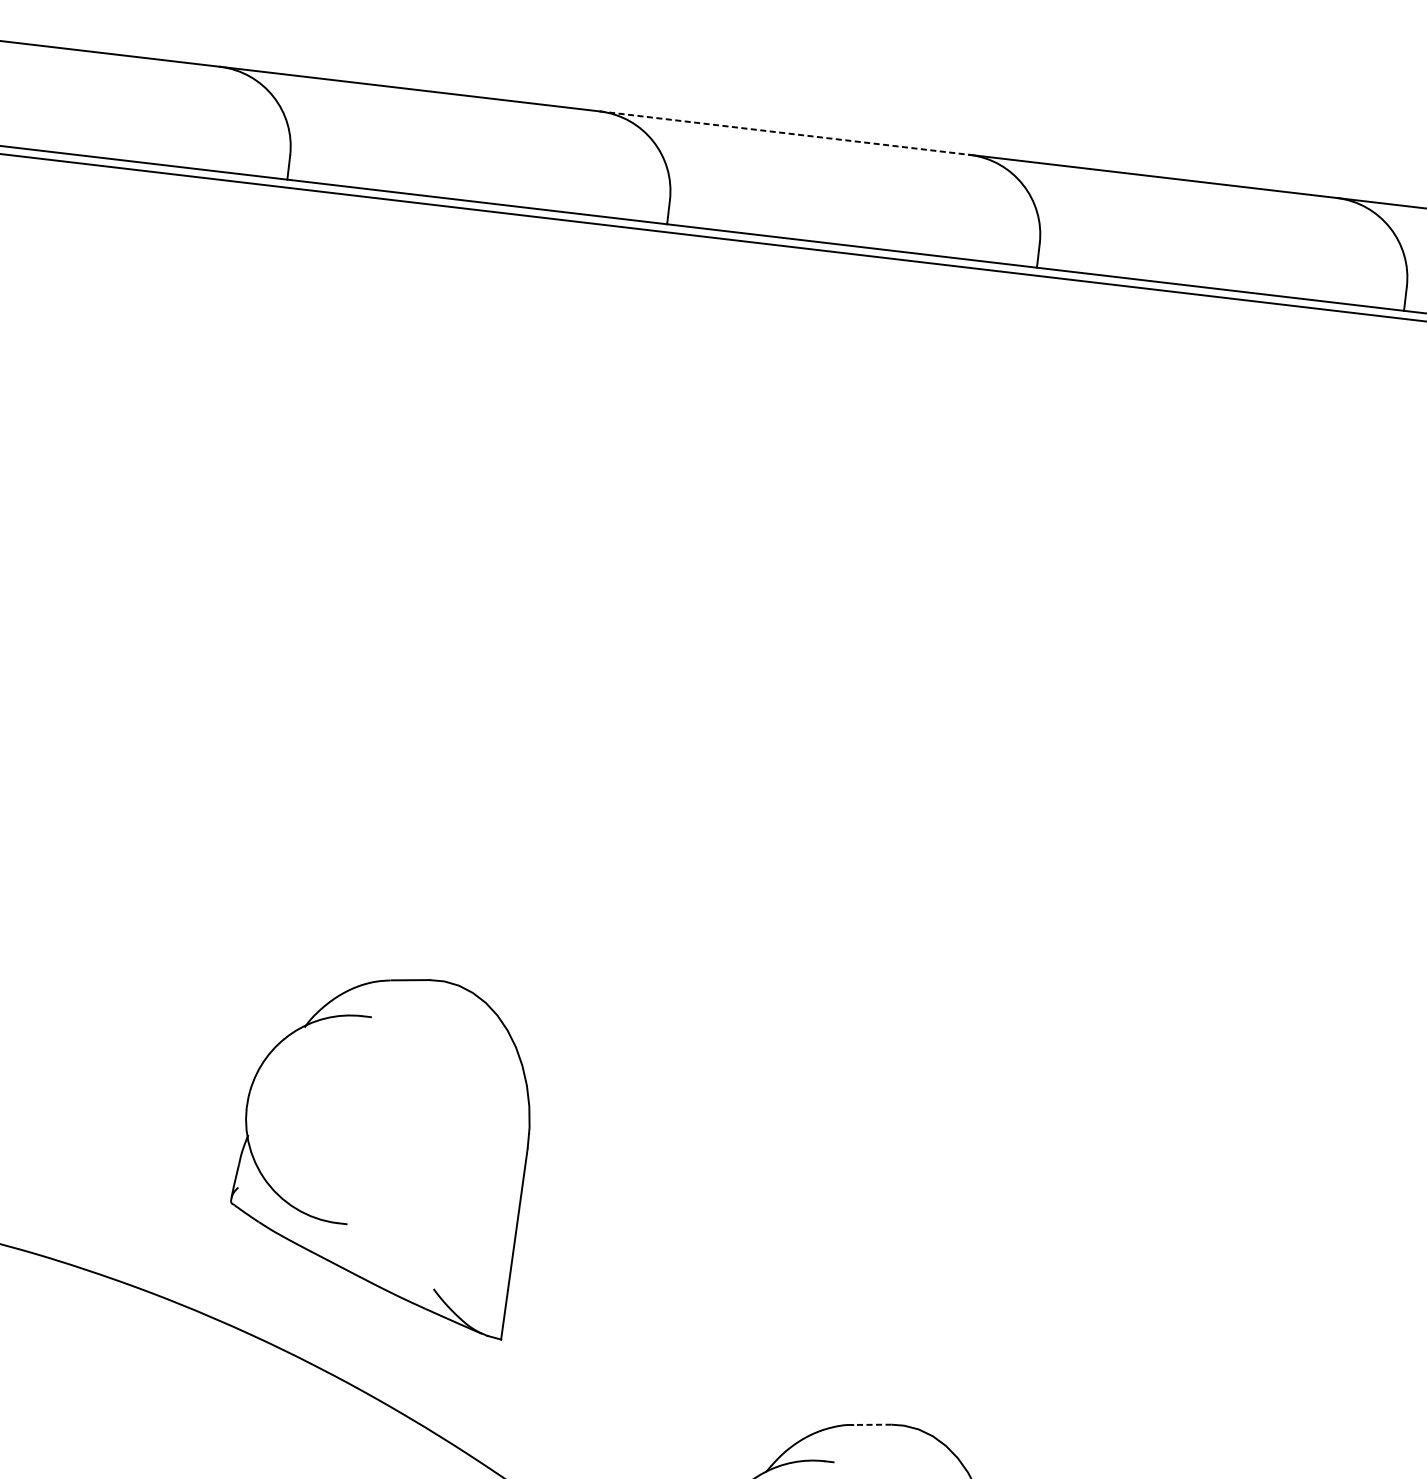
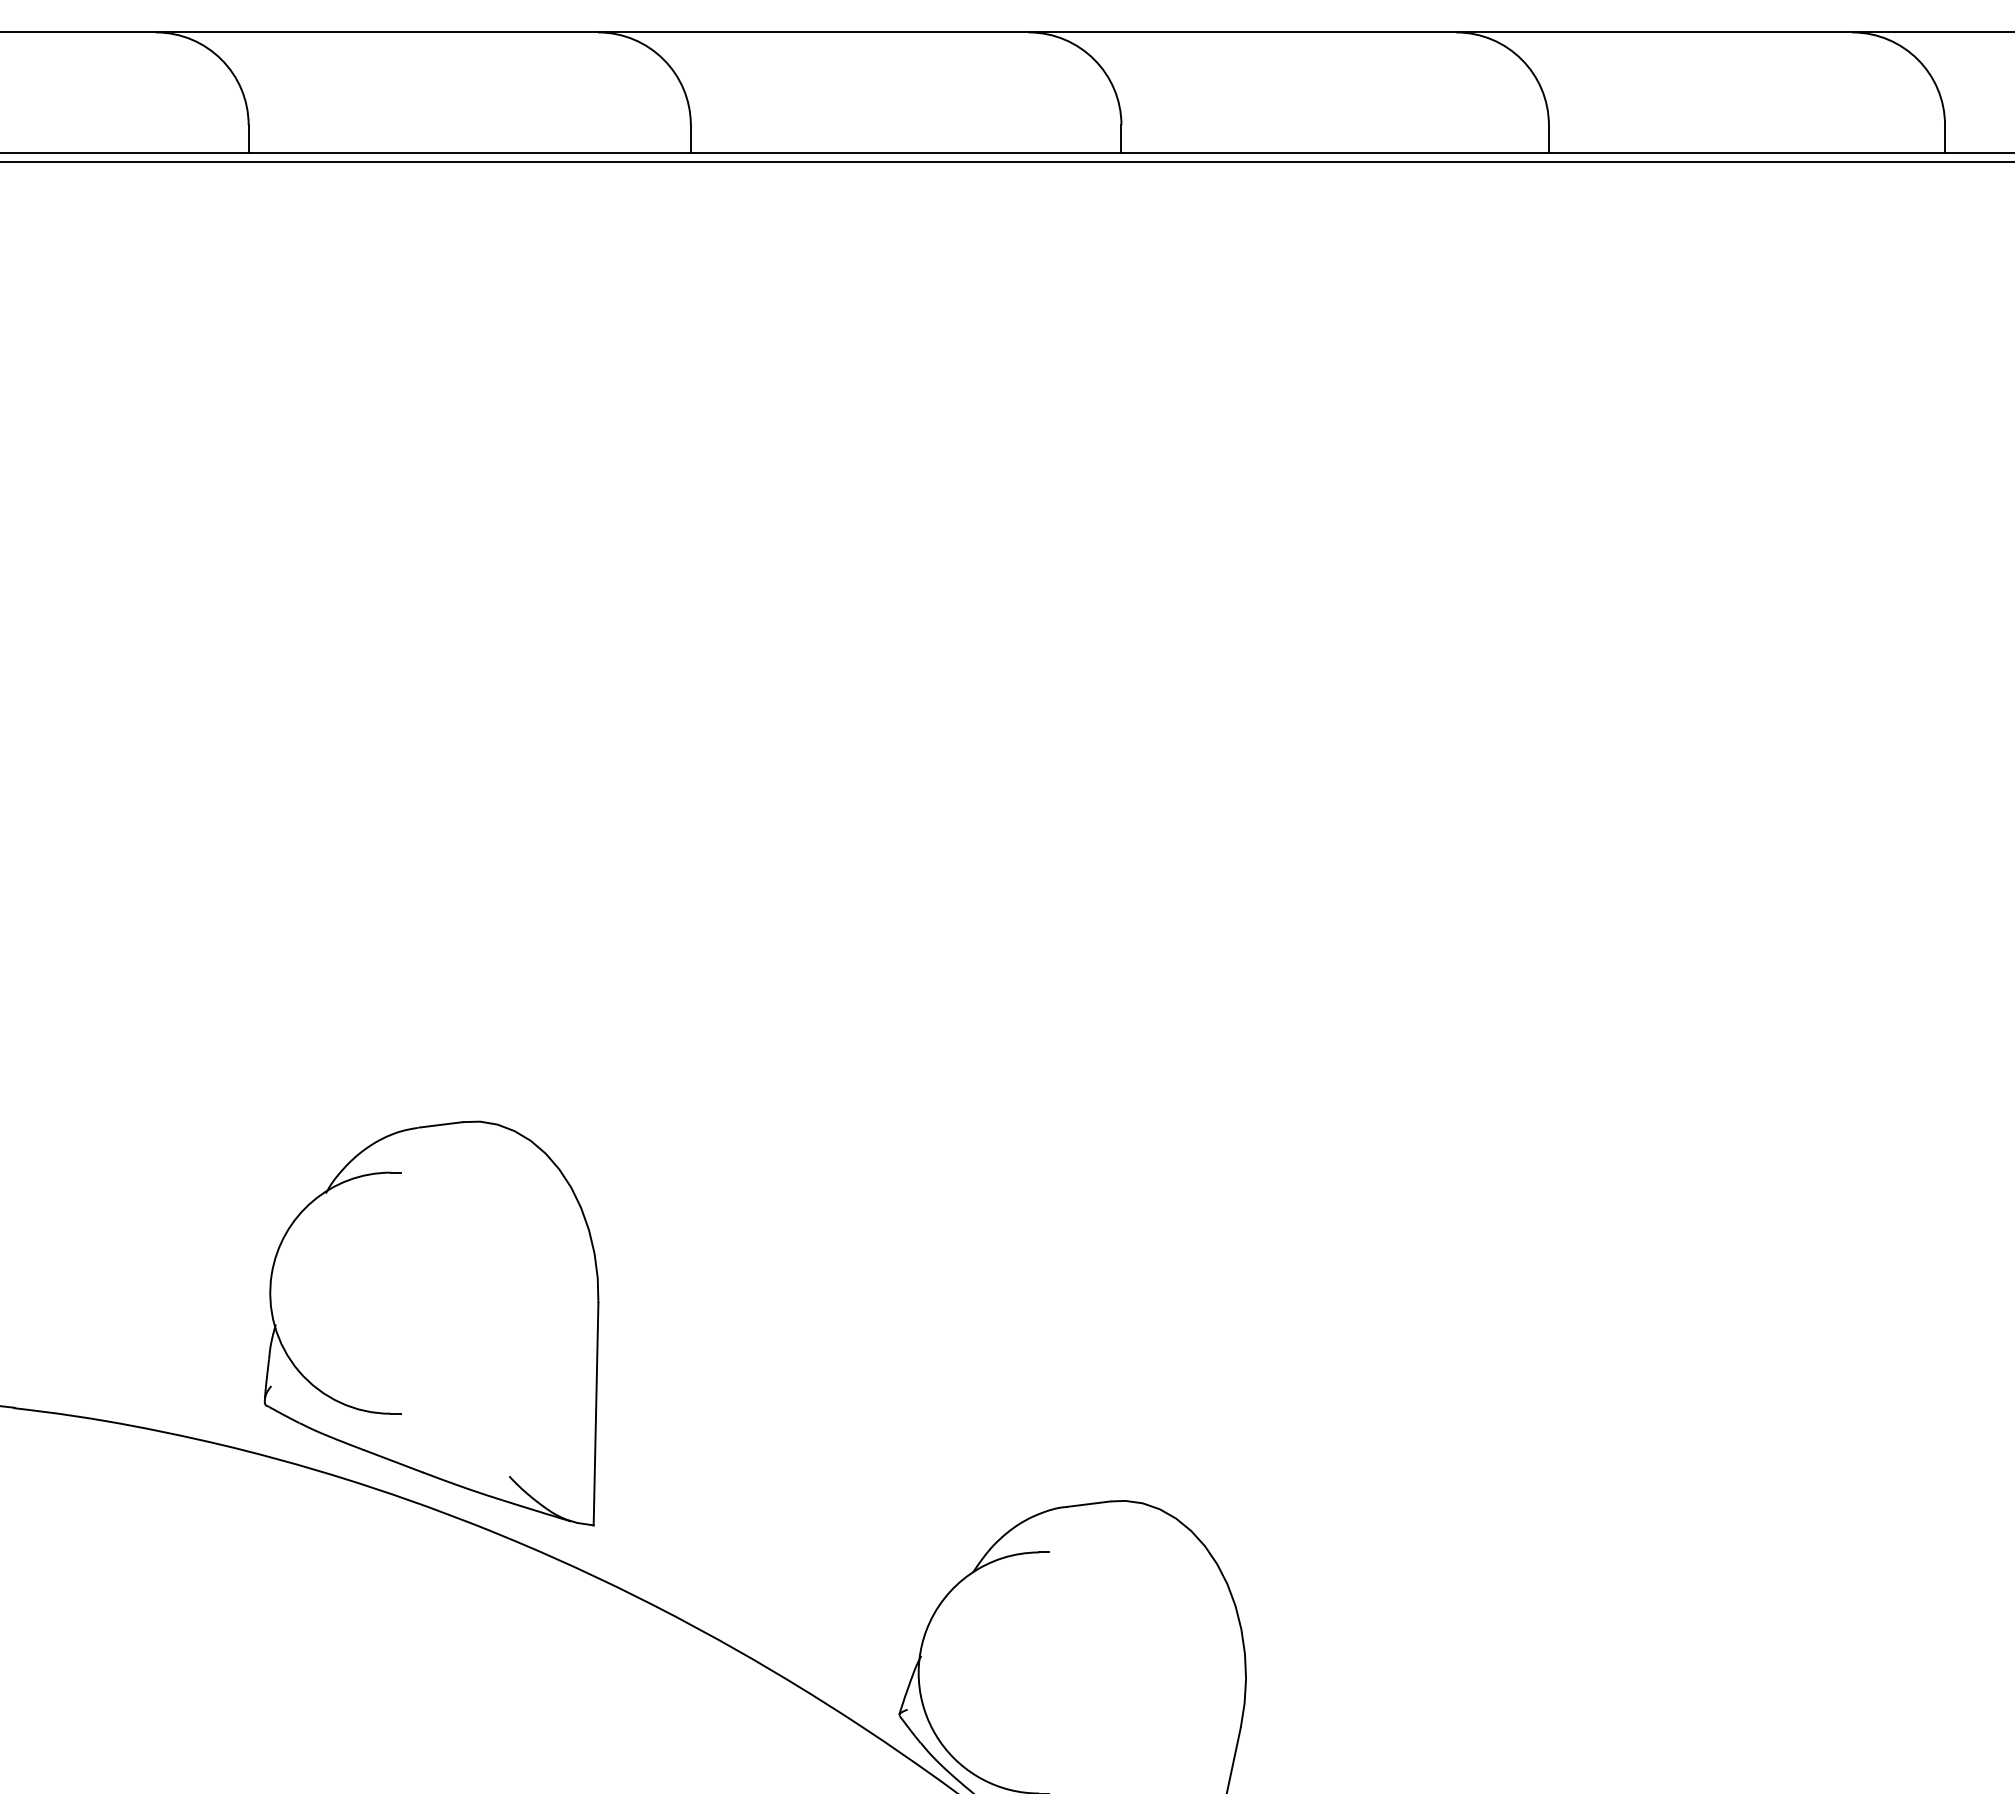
line: (784, 133) -> (813, 32), dashed -> solid
part: (382, 1149) -> (431, 1323), moved
line: (872, 1425) -> (1088, 1504), dashed -> solid

